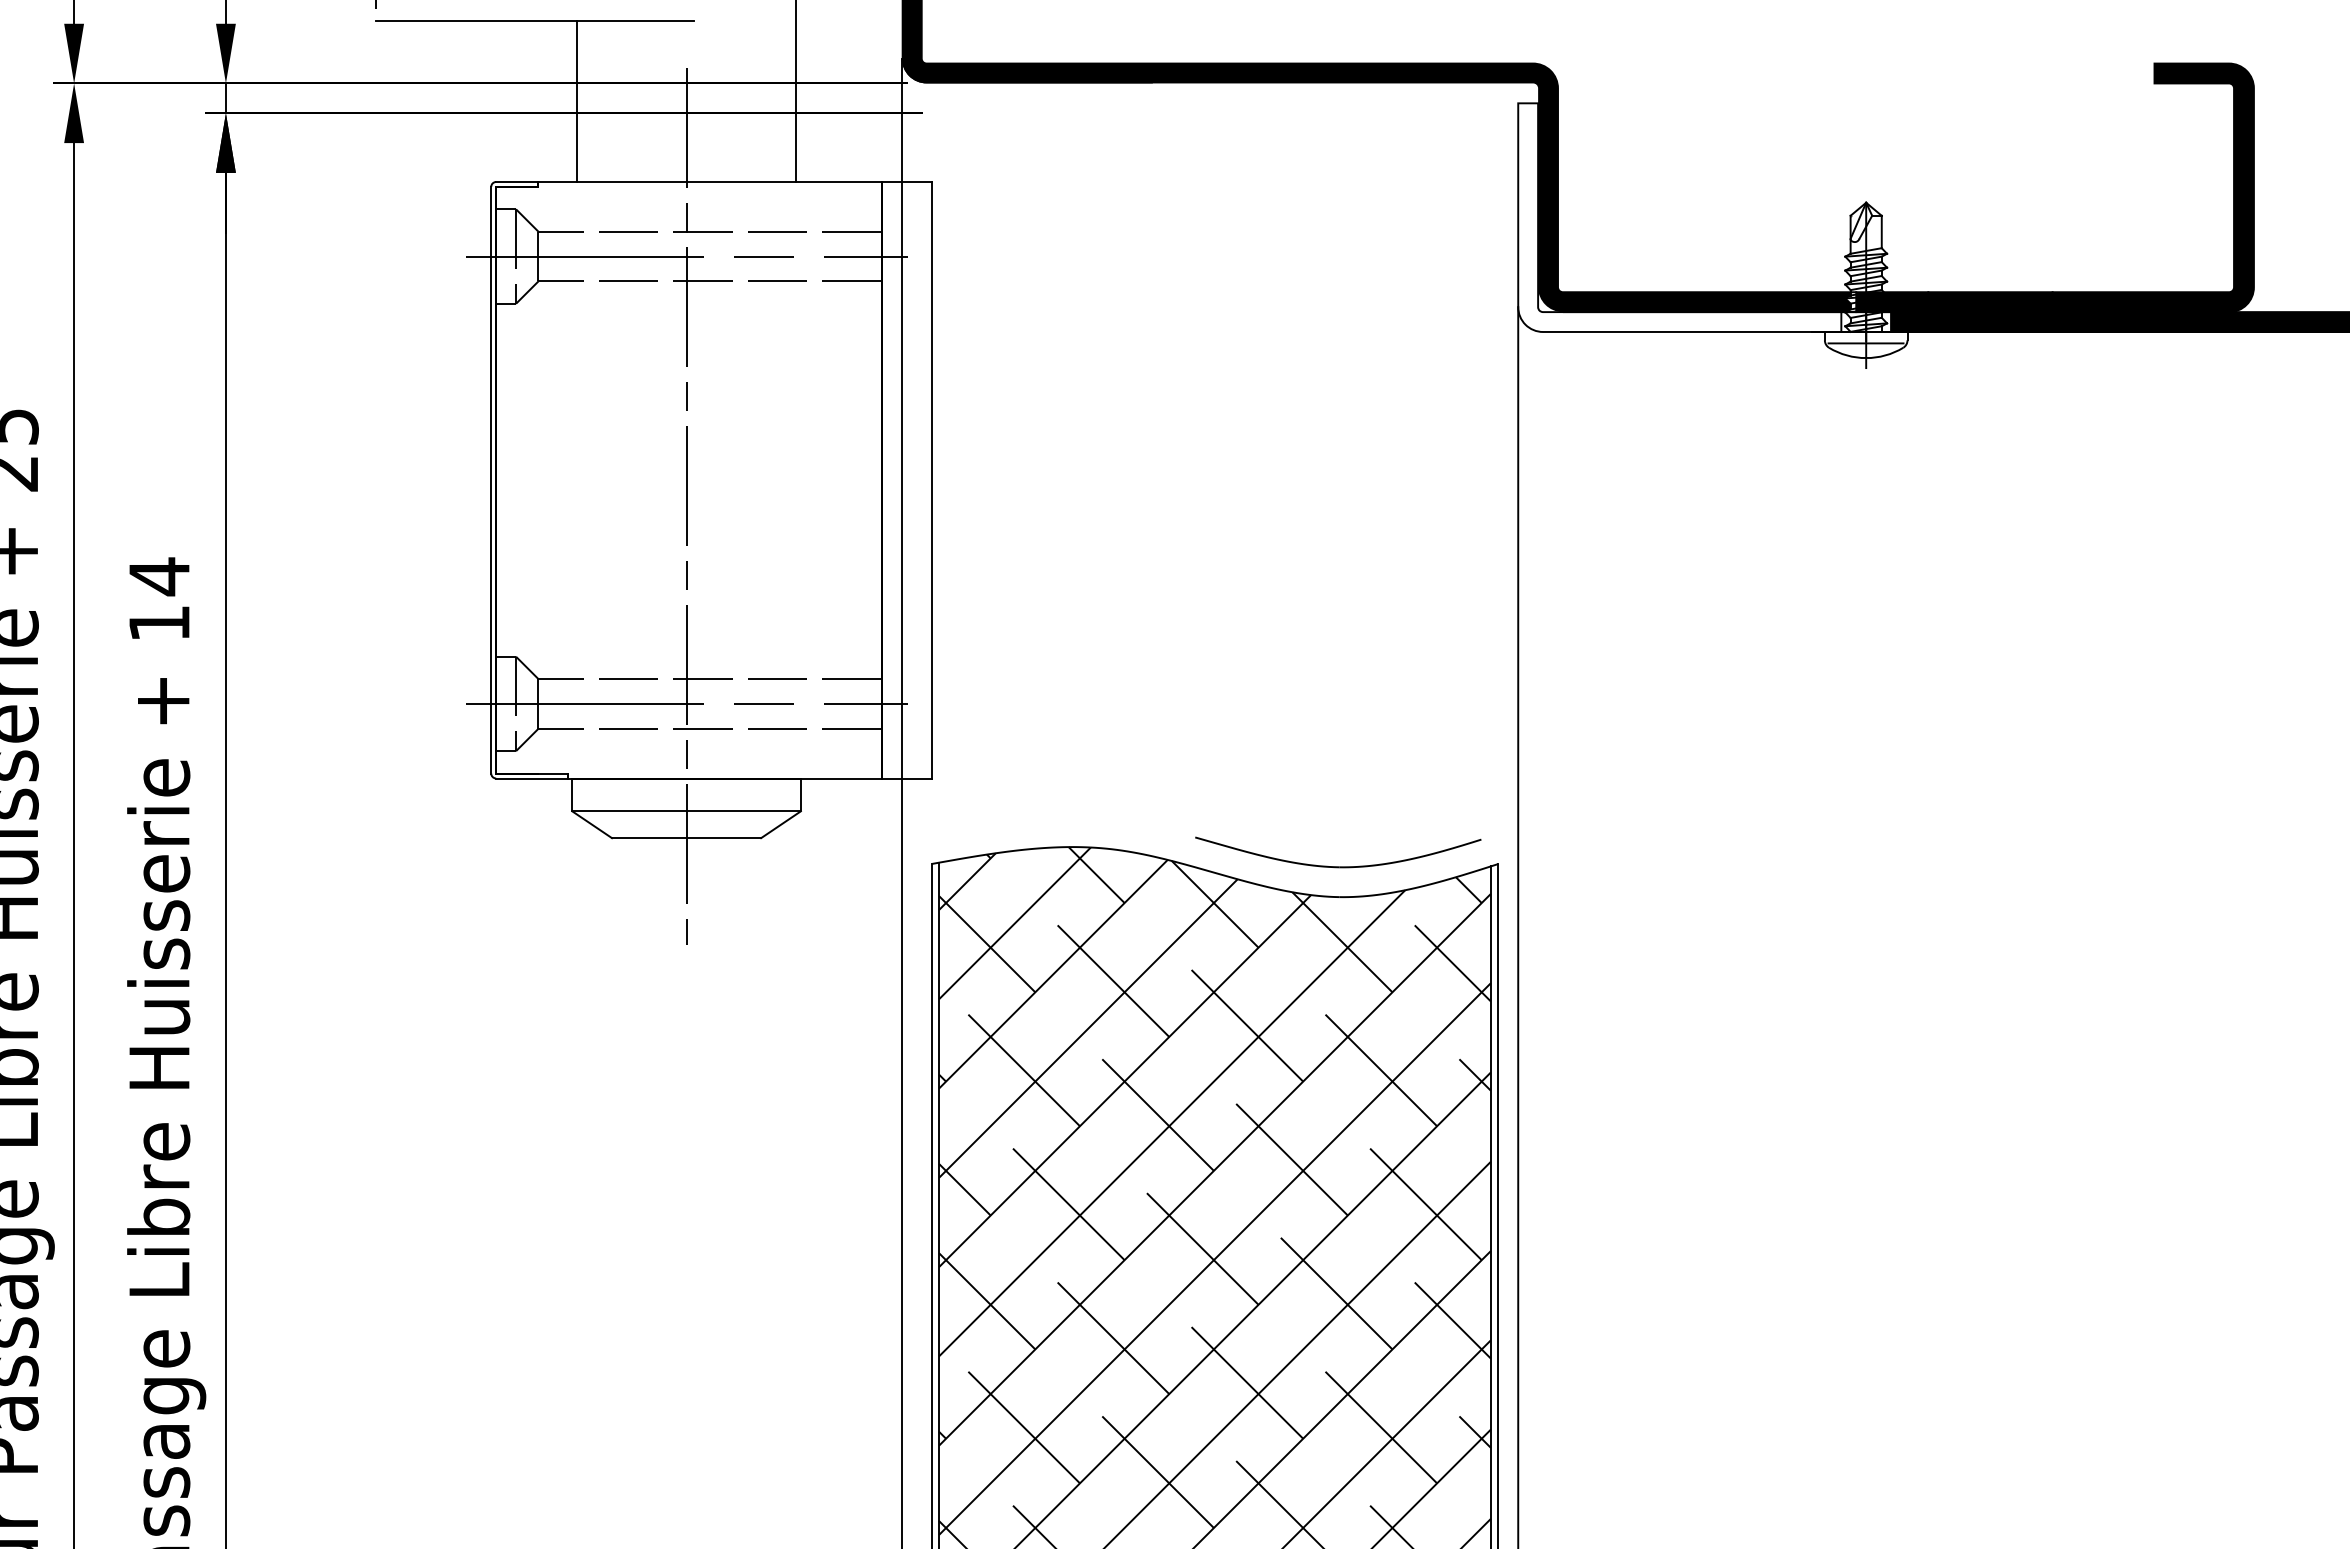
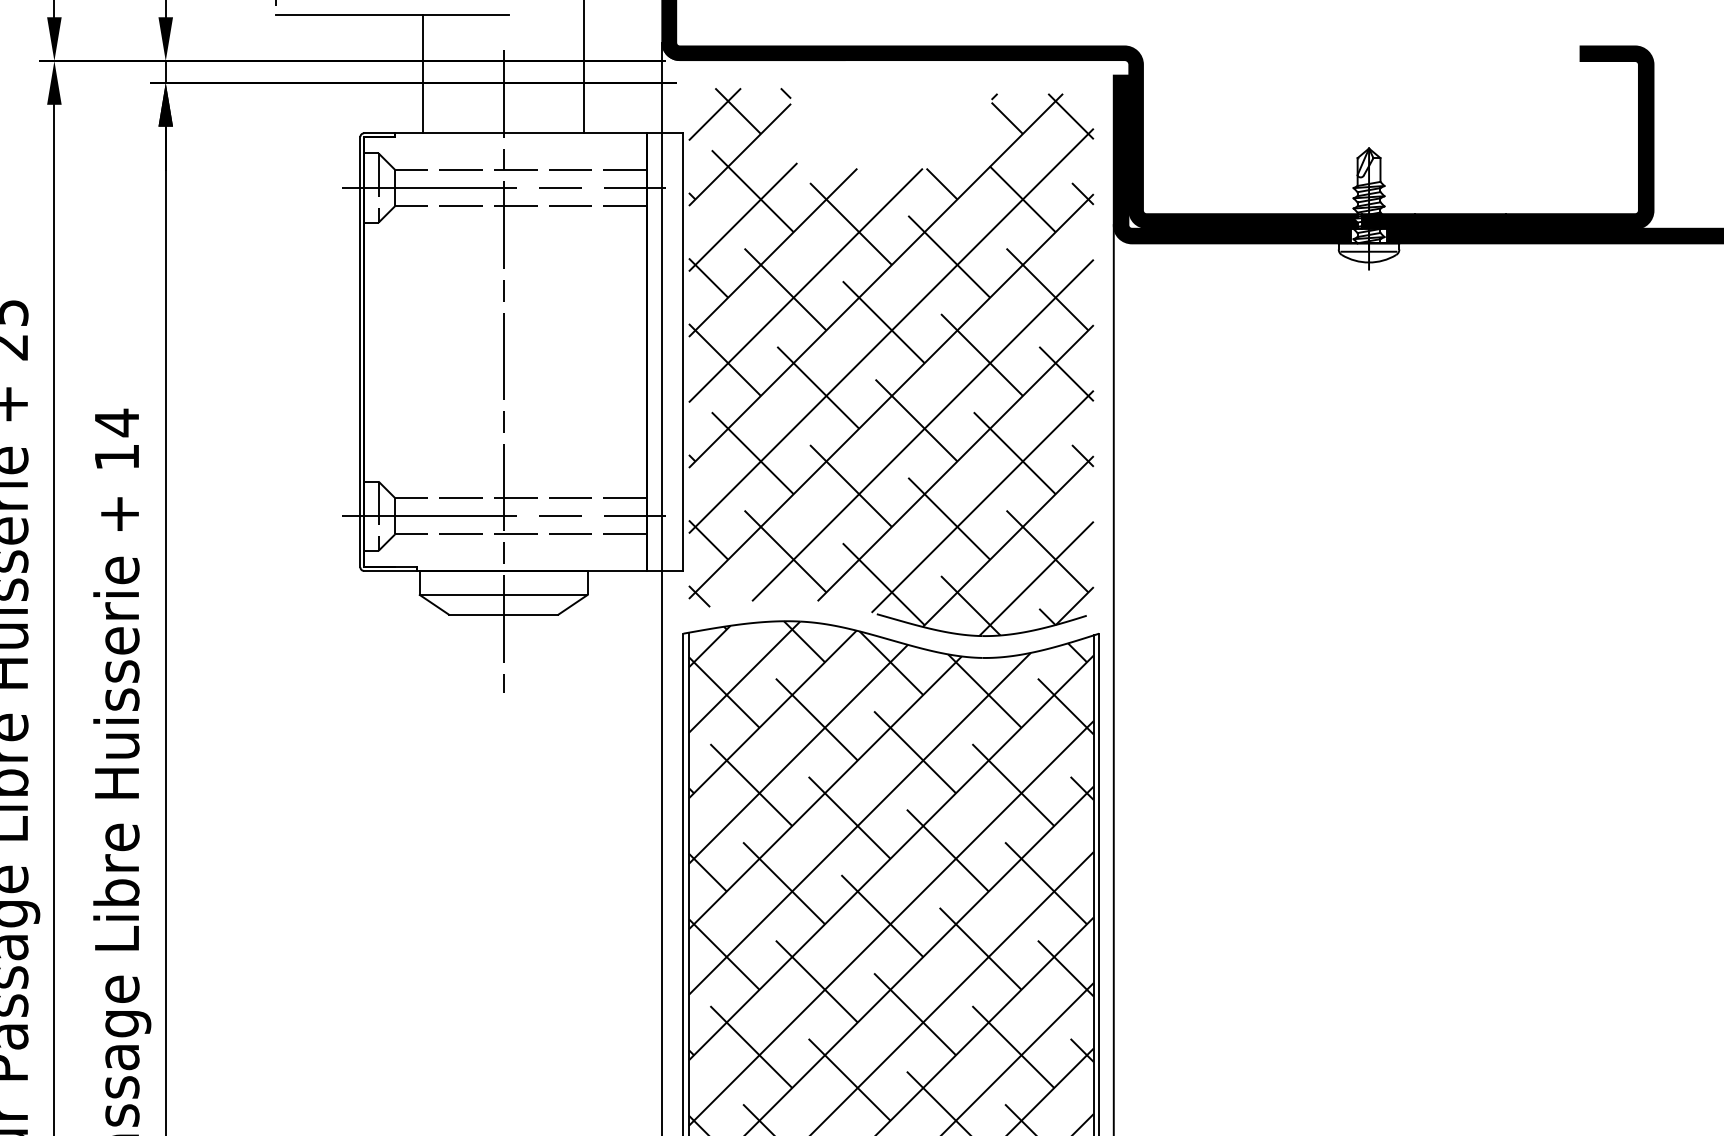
fill: (1679, 217) -> (1232, 159), added
hatch: (1214, 493) -> (890, 361), added

